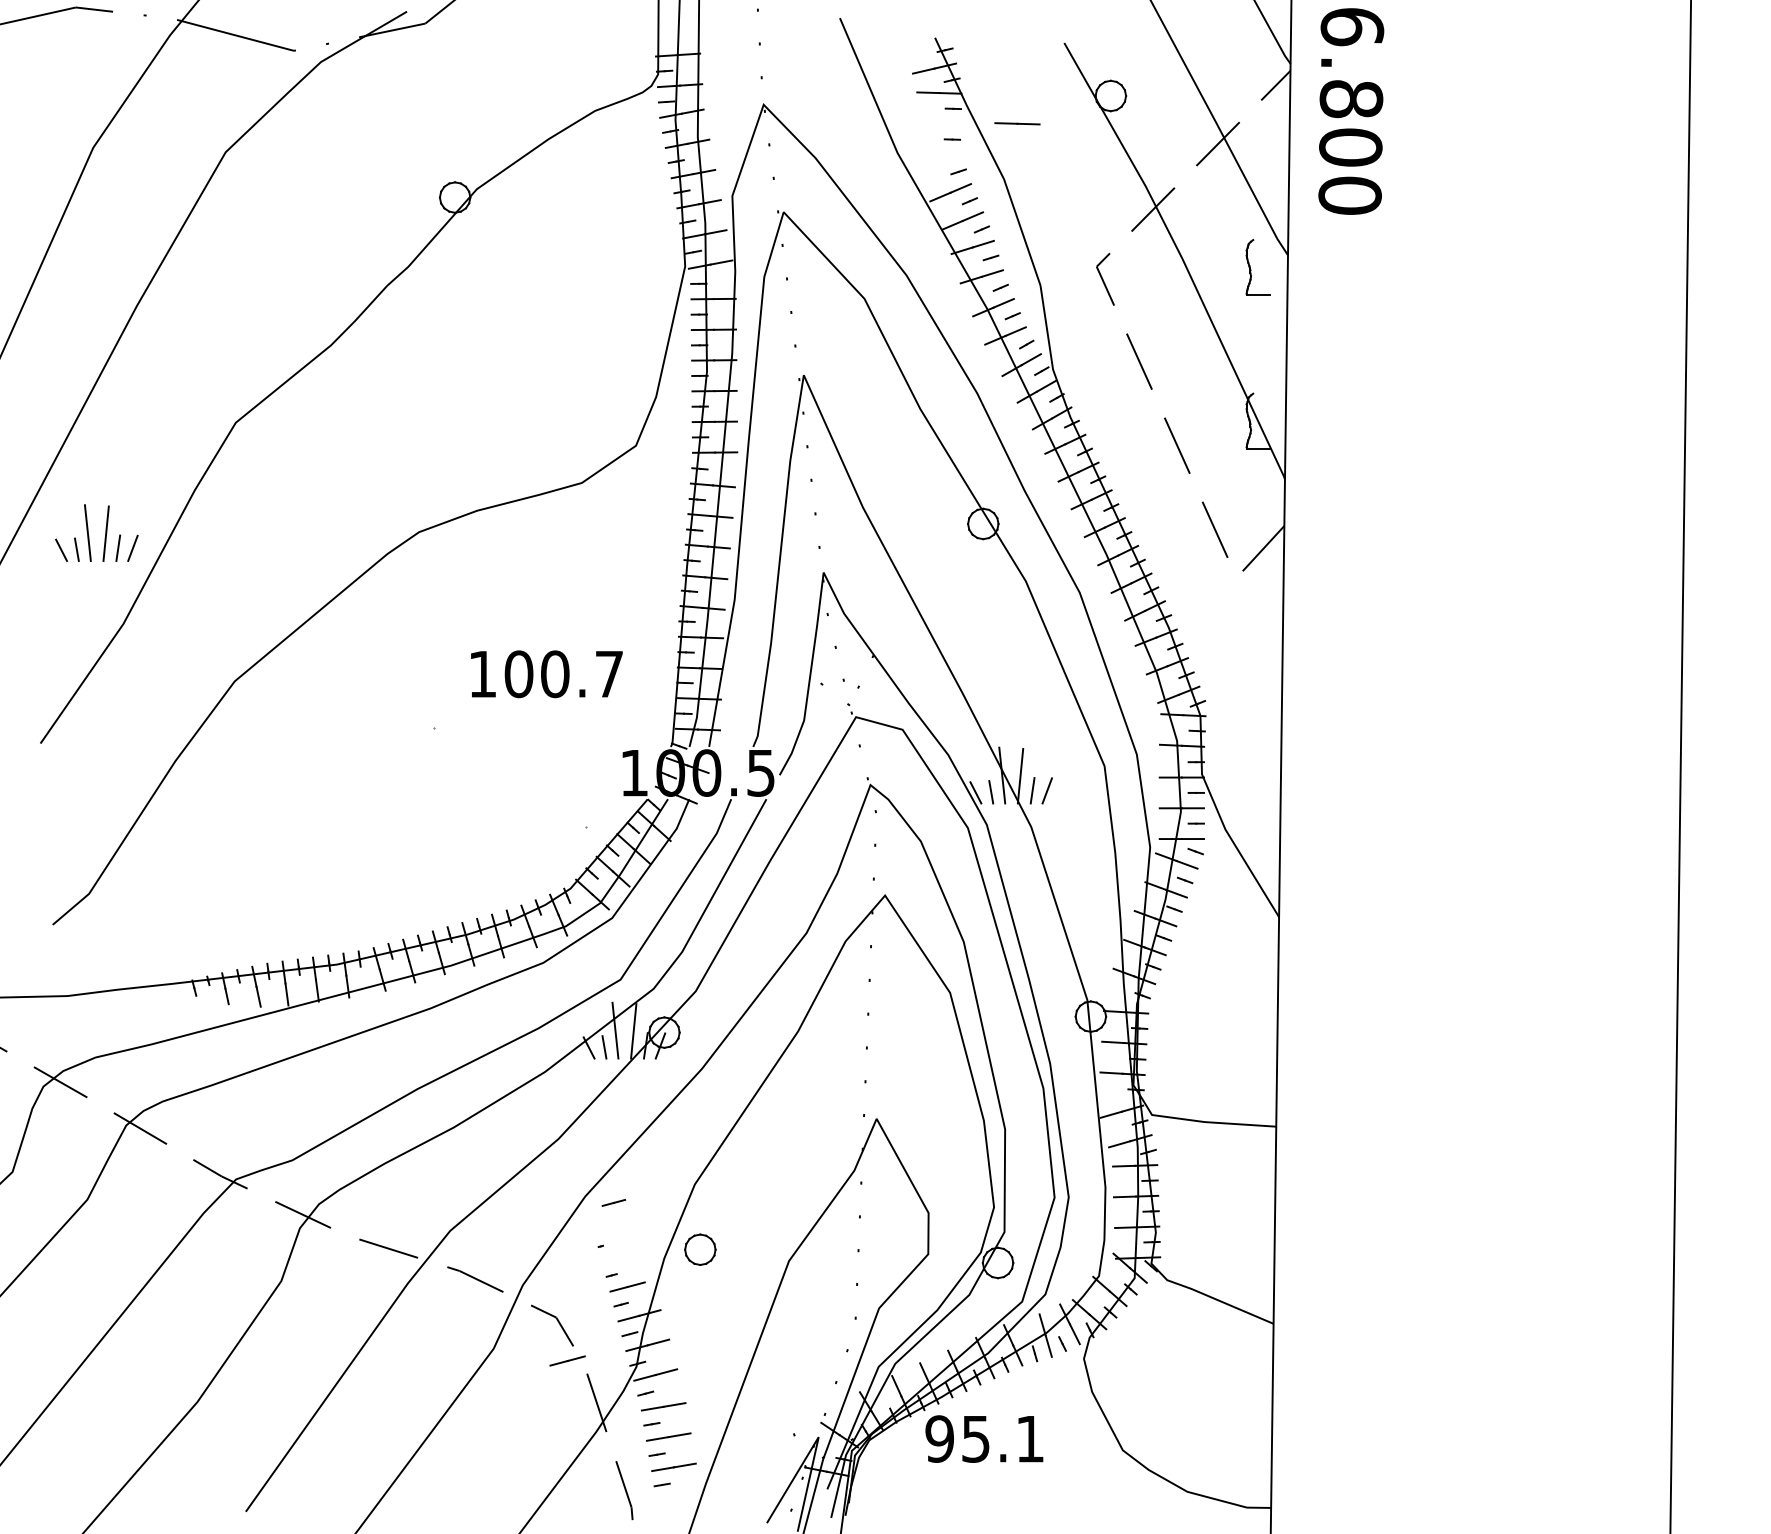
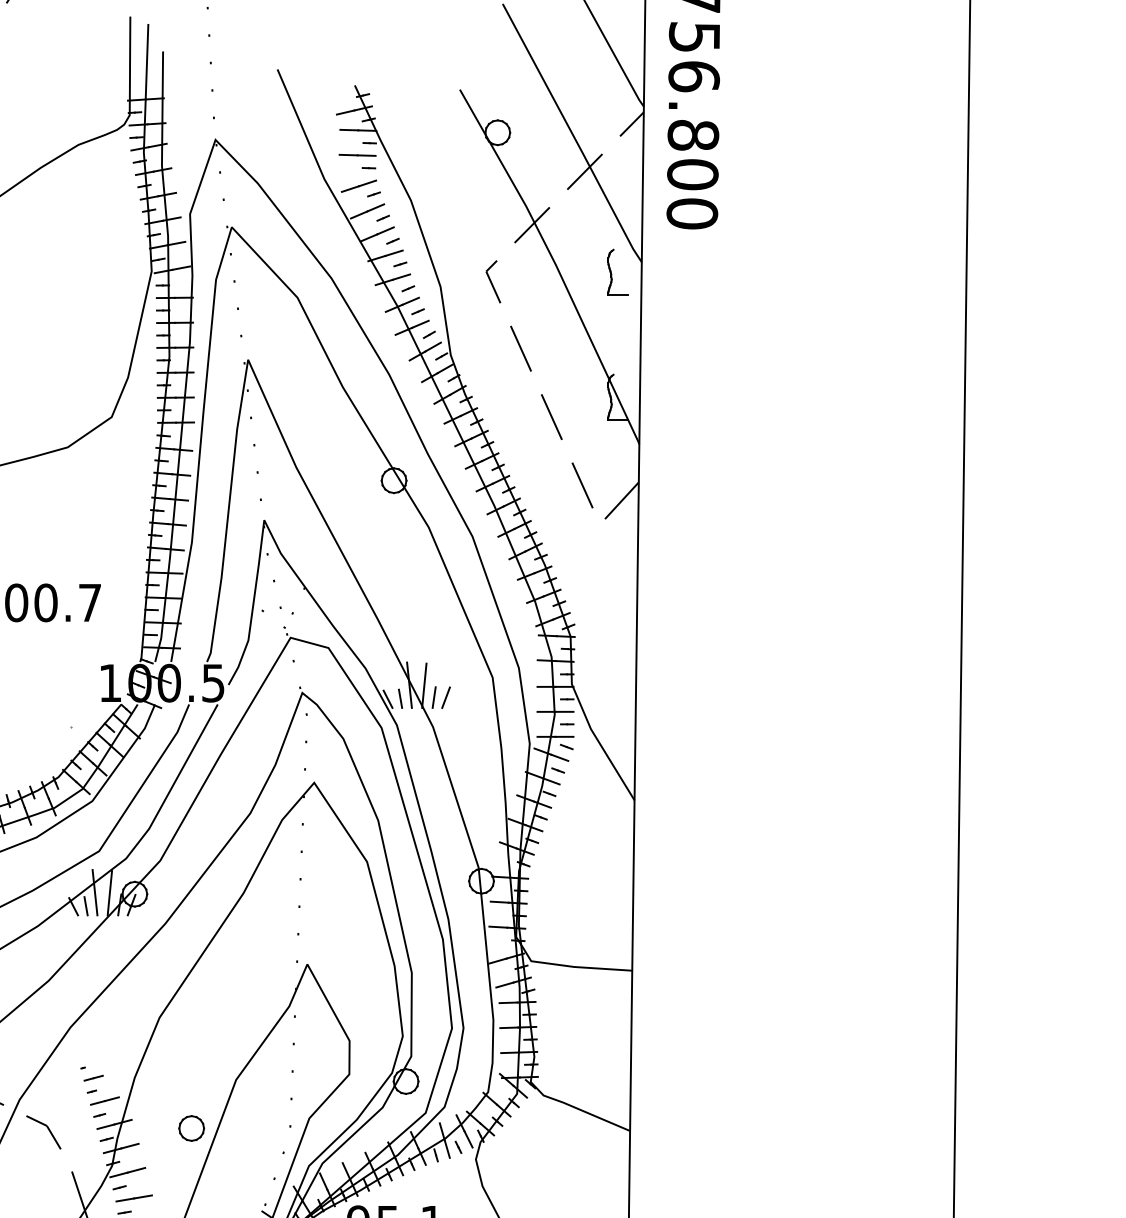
line: (1017, 123) -> (357, 155), moved
line: (940, 161) -> (359, 186), added
line: (613, 1202) -> (93, 1077), moved
part: (700, 1249) -> (191, 1128), moved
line: (567, 1360) -> (56, 1160), removed

